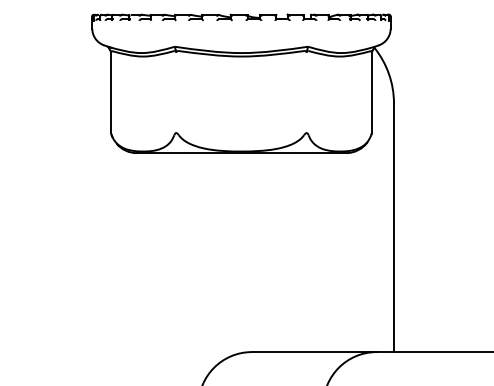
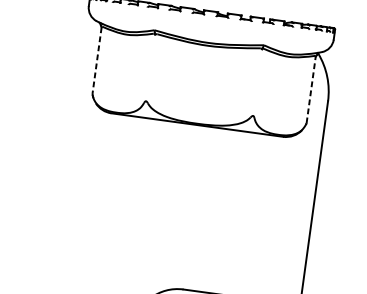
line: (111, 92) -> (97, 60), solid -> dashed
line: (371, 92) -> (310, 89), solid -> dashed

